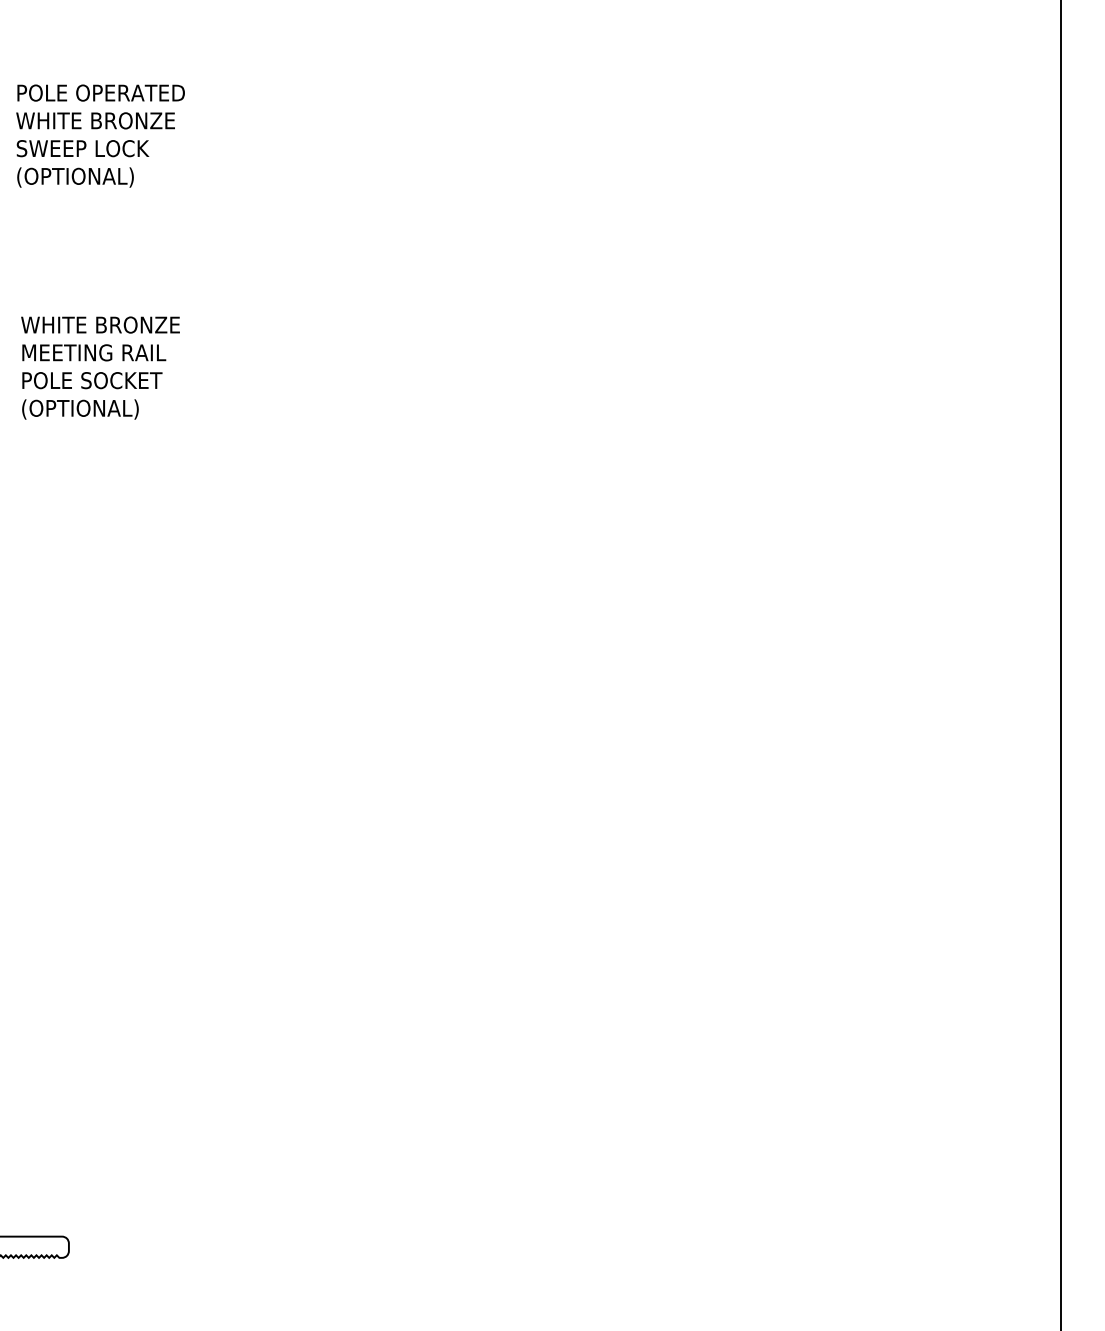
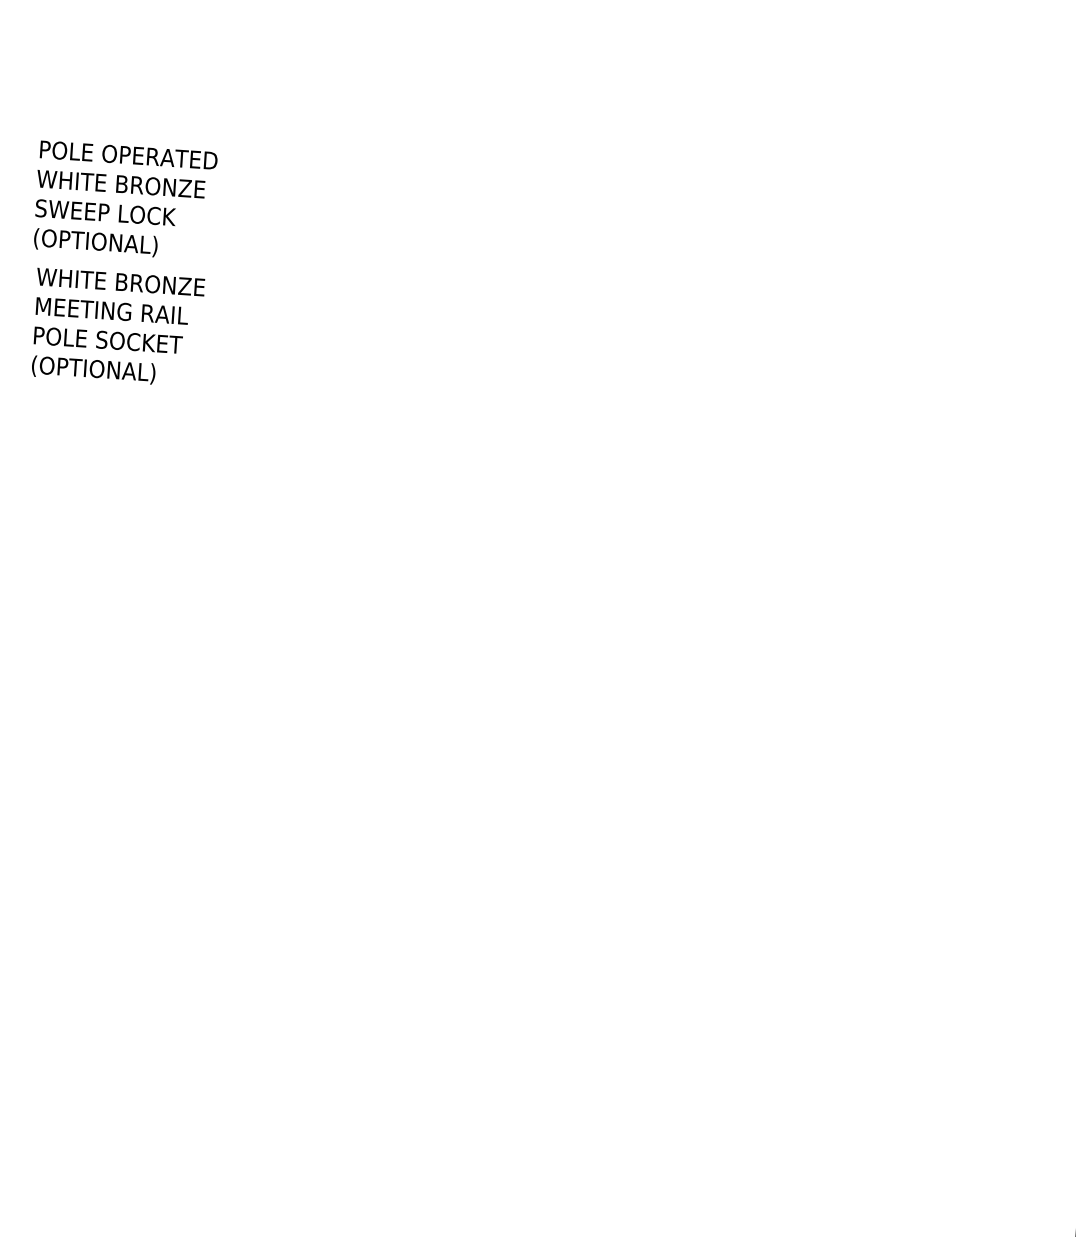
text: (100, 367) -> (117, 327), moved

